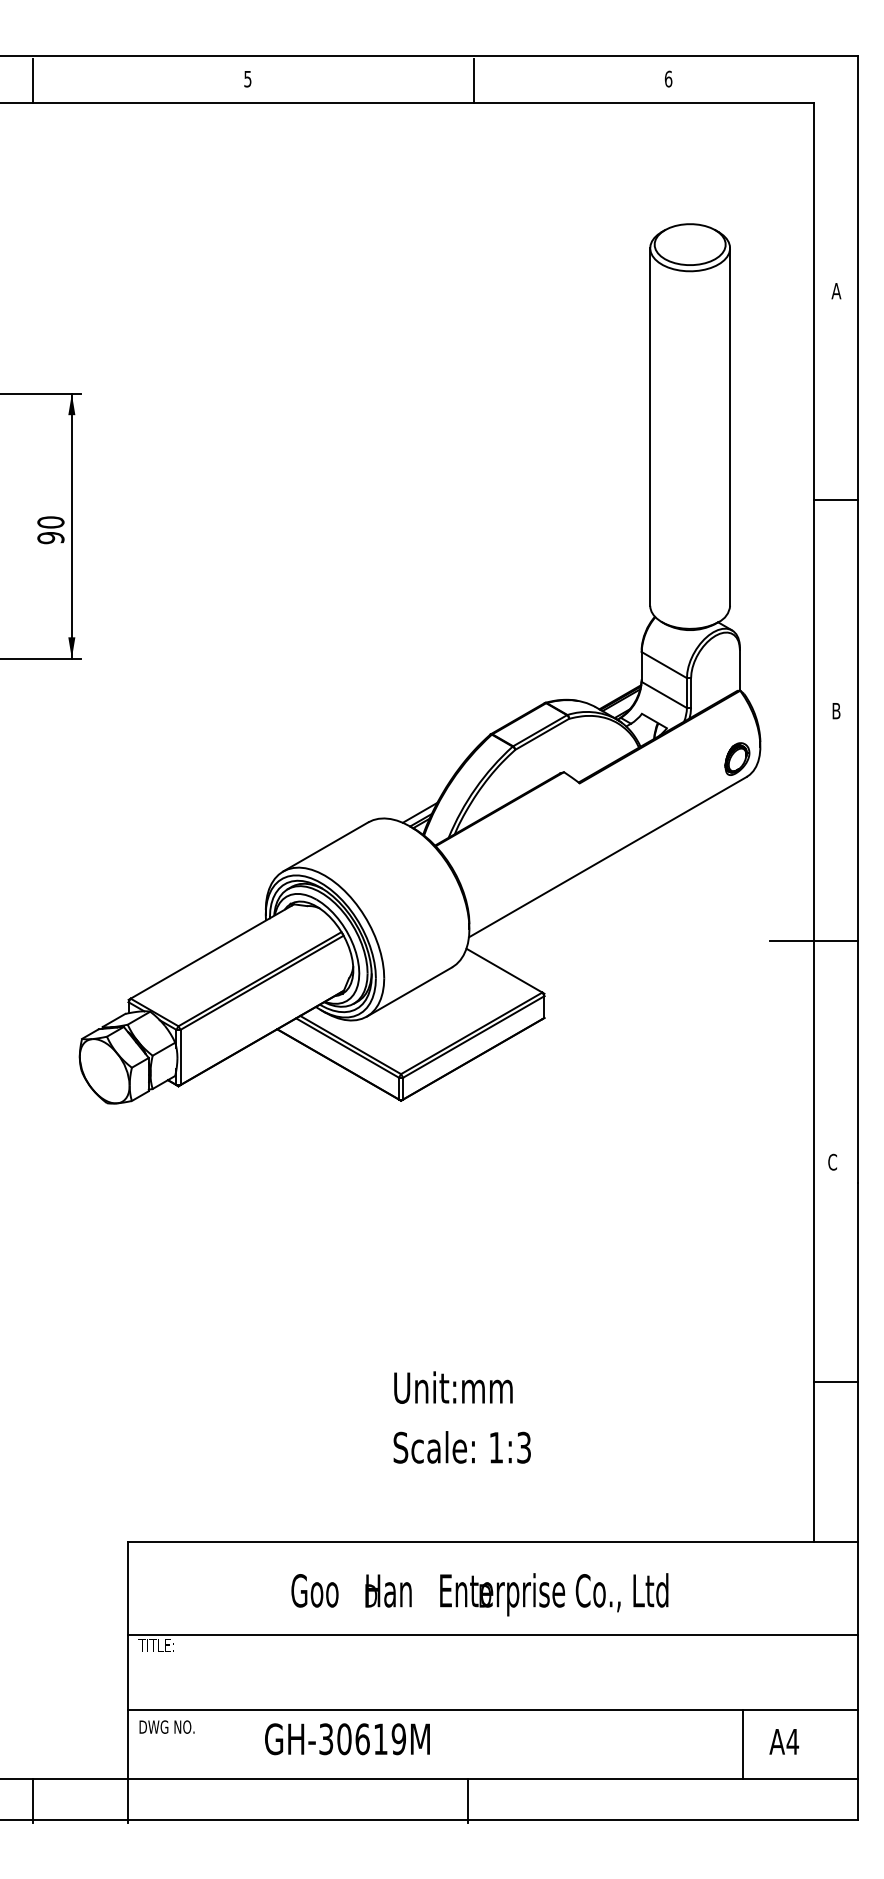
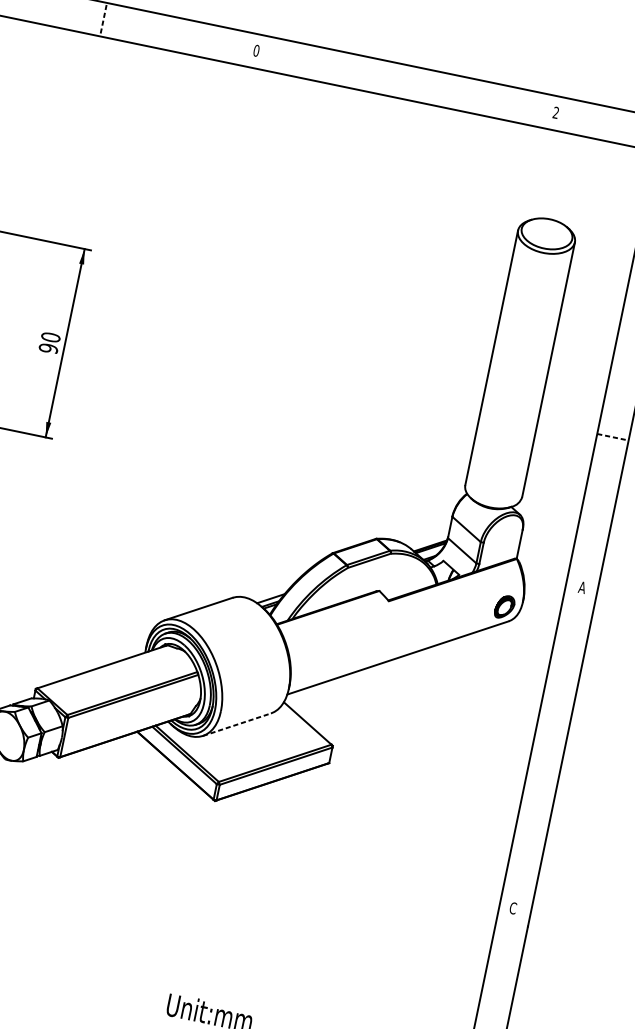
text: (247, 78) -> (256, 50), 5 -> 0
text: (668, 78) -> (556, 112), 6 -> 2
line: (33, 81) -> (103, 20), solid -> dashed
line: (474, 81) -> (417, 85), removed
line: (836, 500) -> (613, 437), solid -> dashed
text: (836, 711) -> (582, 587), B -> A
line: (813, 940) -> (532, 747), removed
line: (409, 991) -> (237, 724), solid -> dashed

